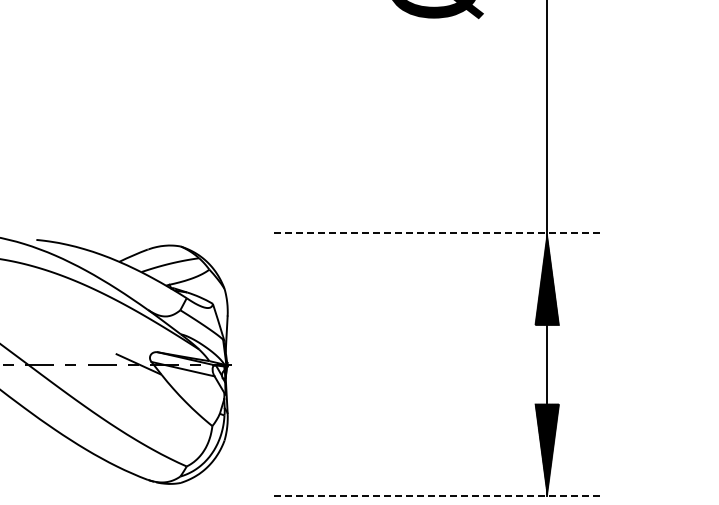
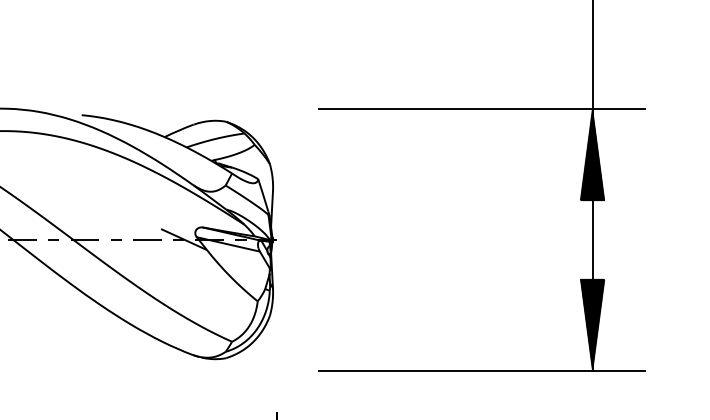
line: (436, 233) -> (481, 108), dashed -> solid
line: (436, 496) -> (481, 371), dashed -> solid

